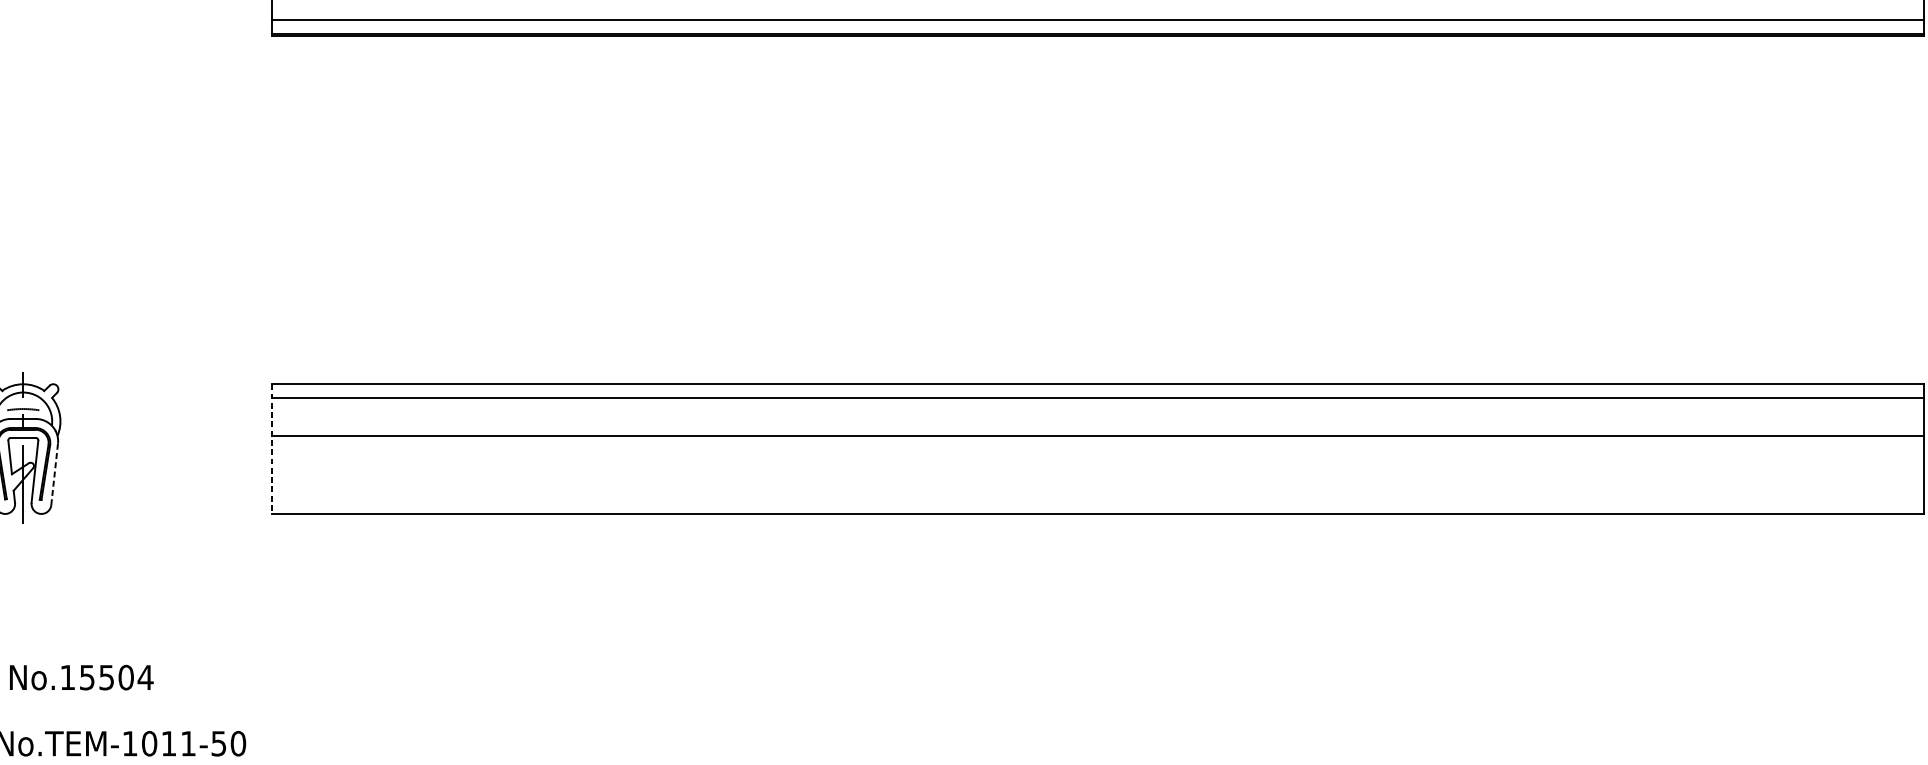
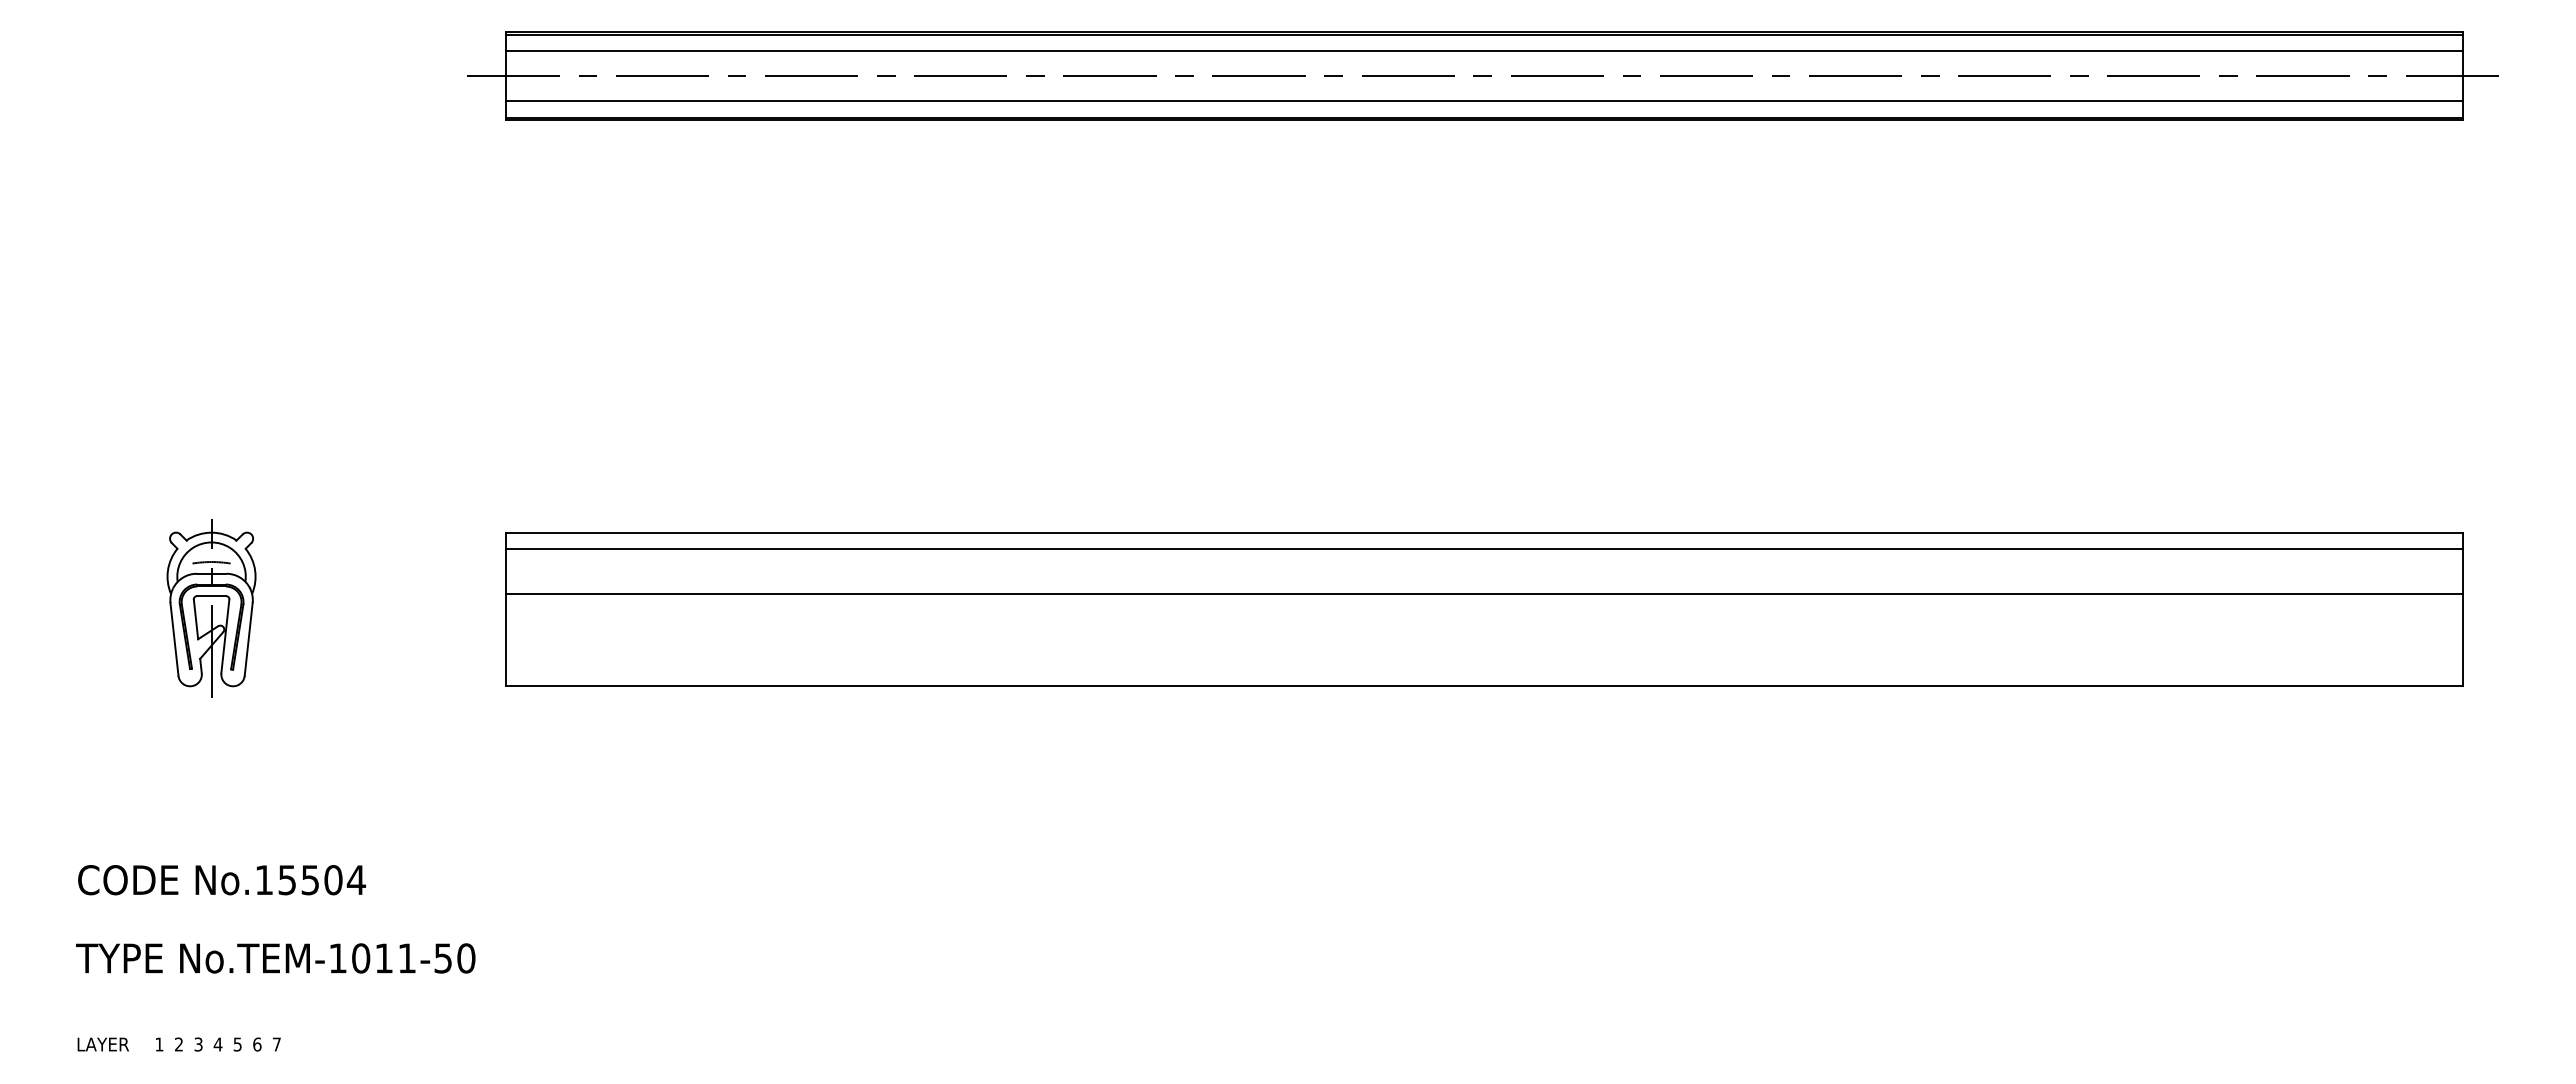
line: (272, 449) -> (506, 609), dashed -> solid
line: (54, 474) -> (248, 639), dashed -> solid

